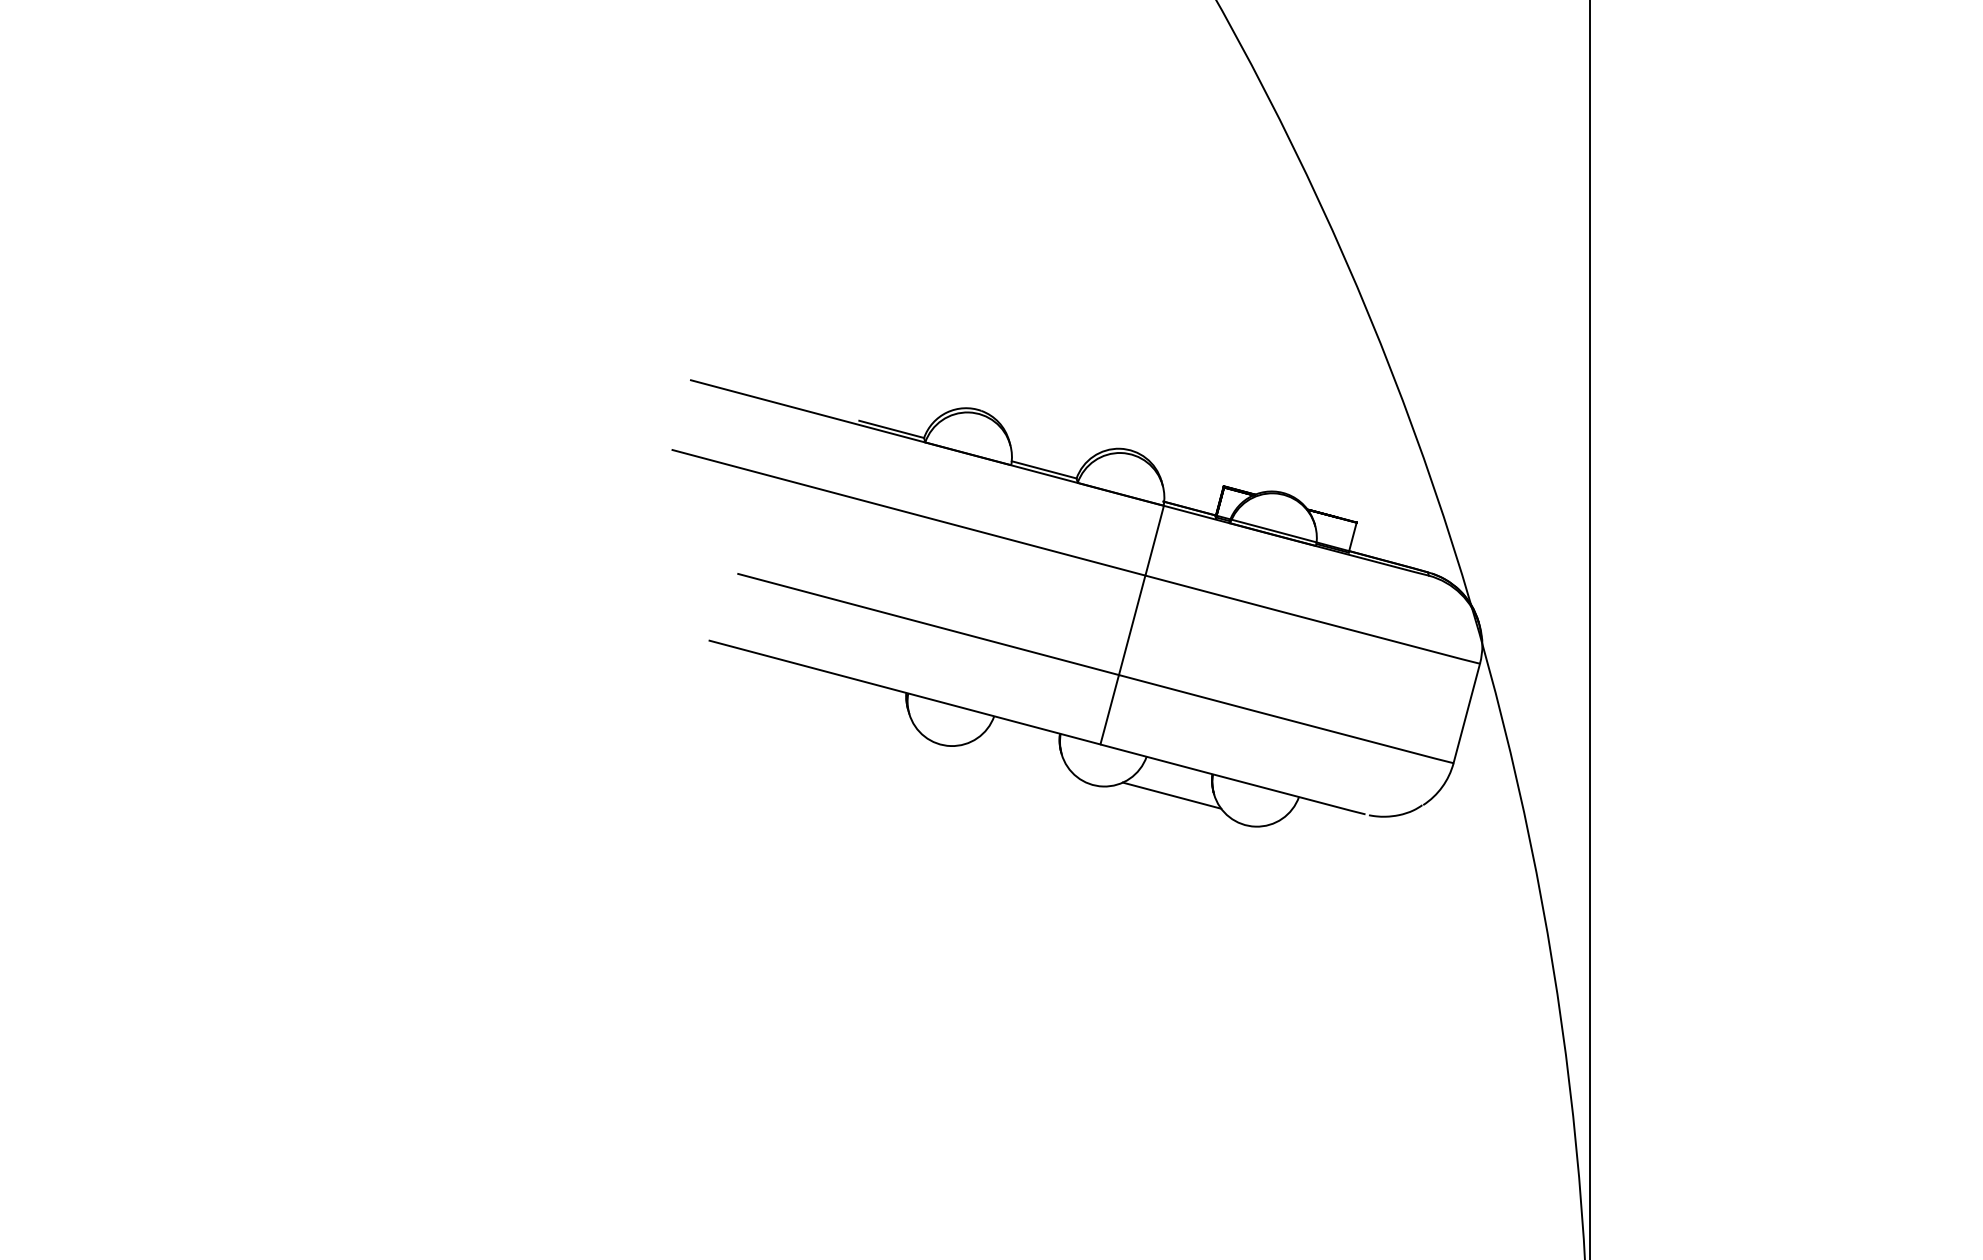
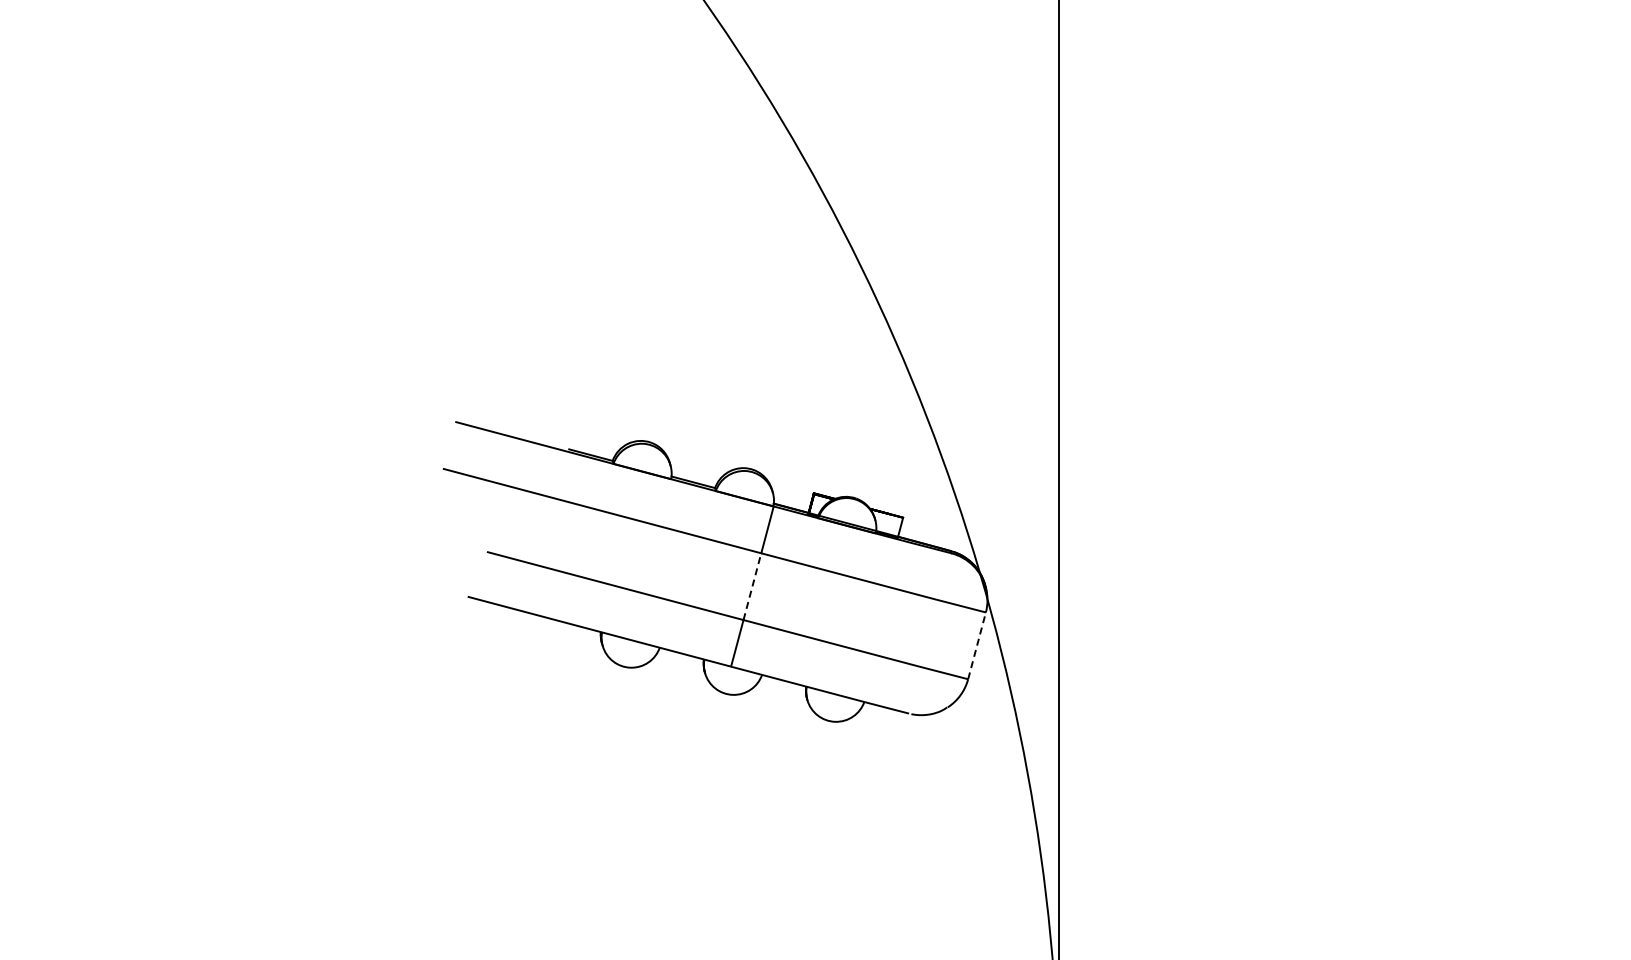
line: (1132, 625) -> (752, 586), solid -> dashed
line: (1467, 712) -> (977, 645), solid -> dashed
line: (1172, 794) -> (779, 700), removed

